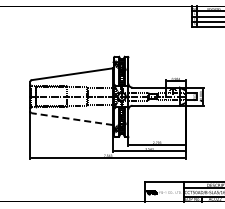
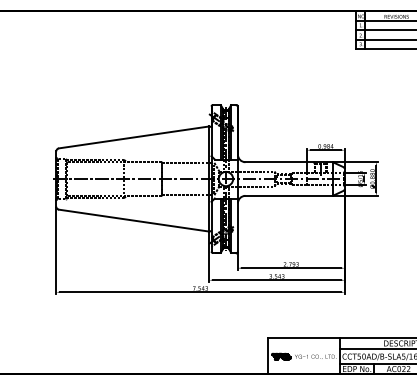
line: (72, 119) -> (134, 221), dashed -> solid

